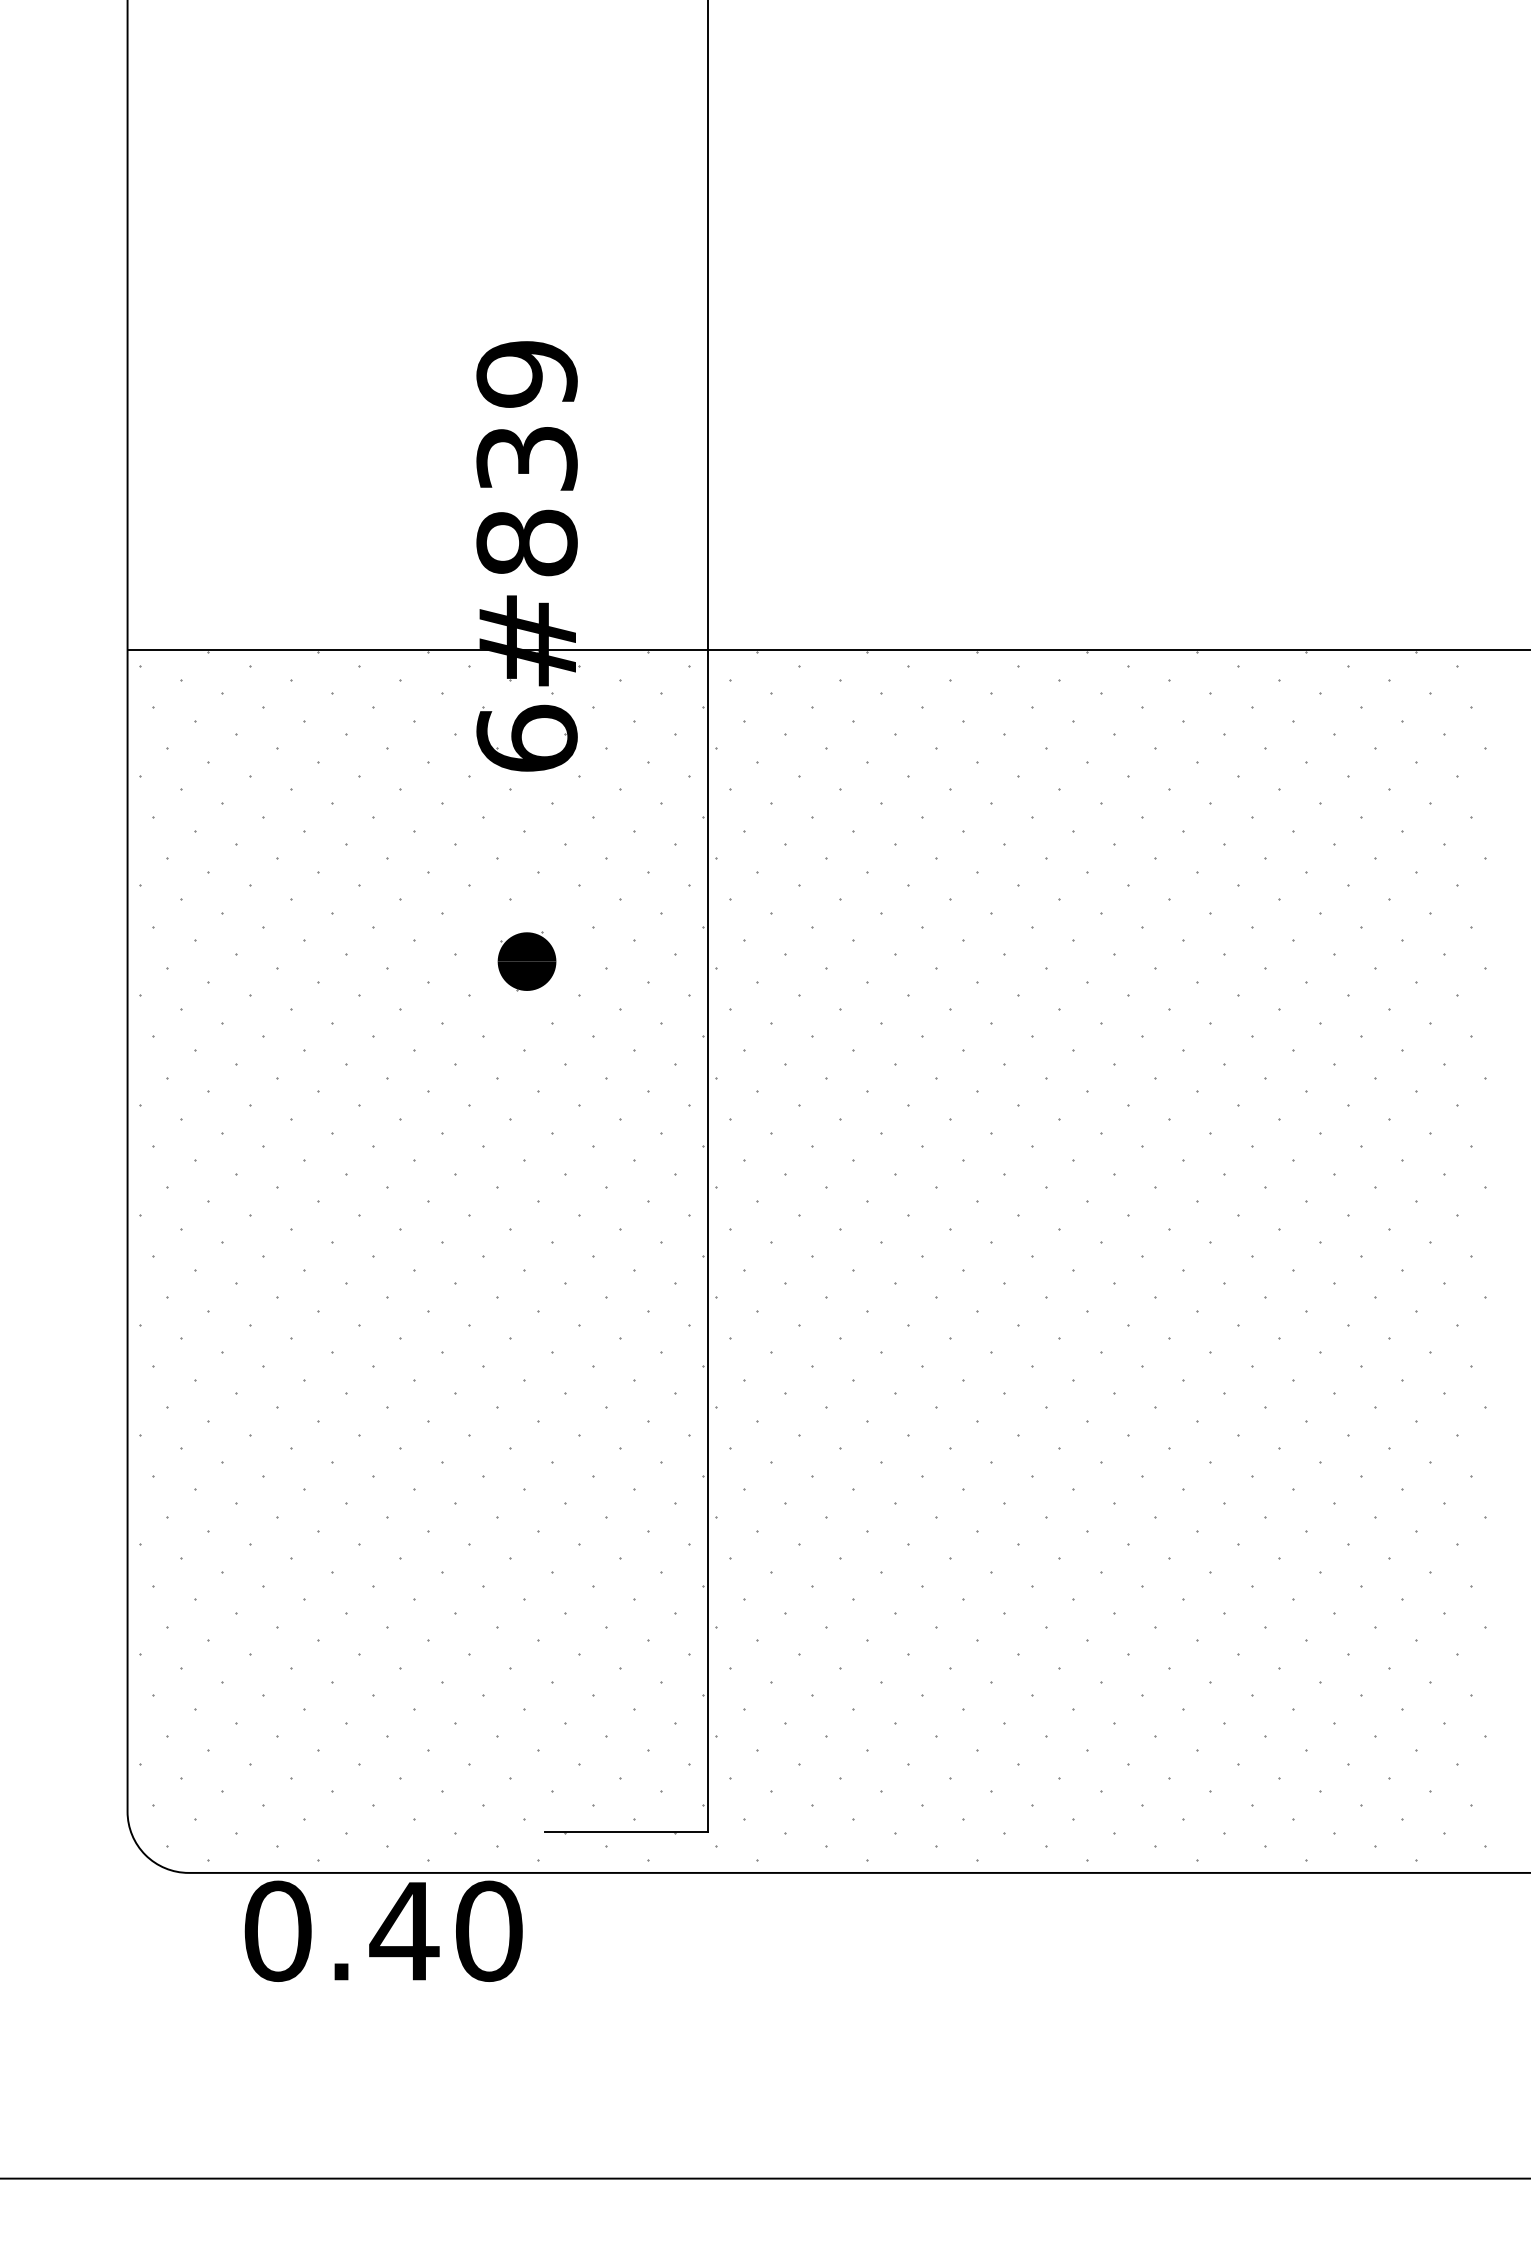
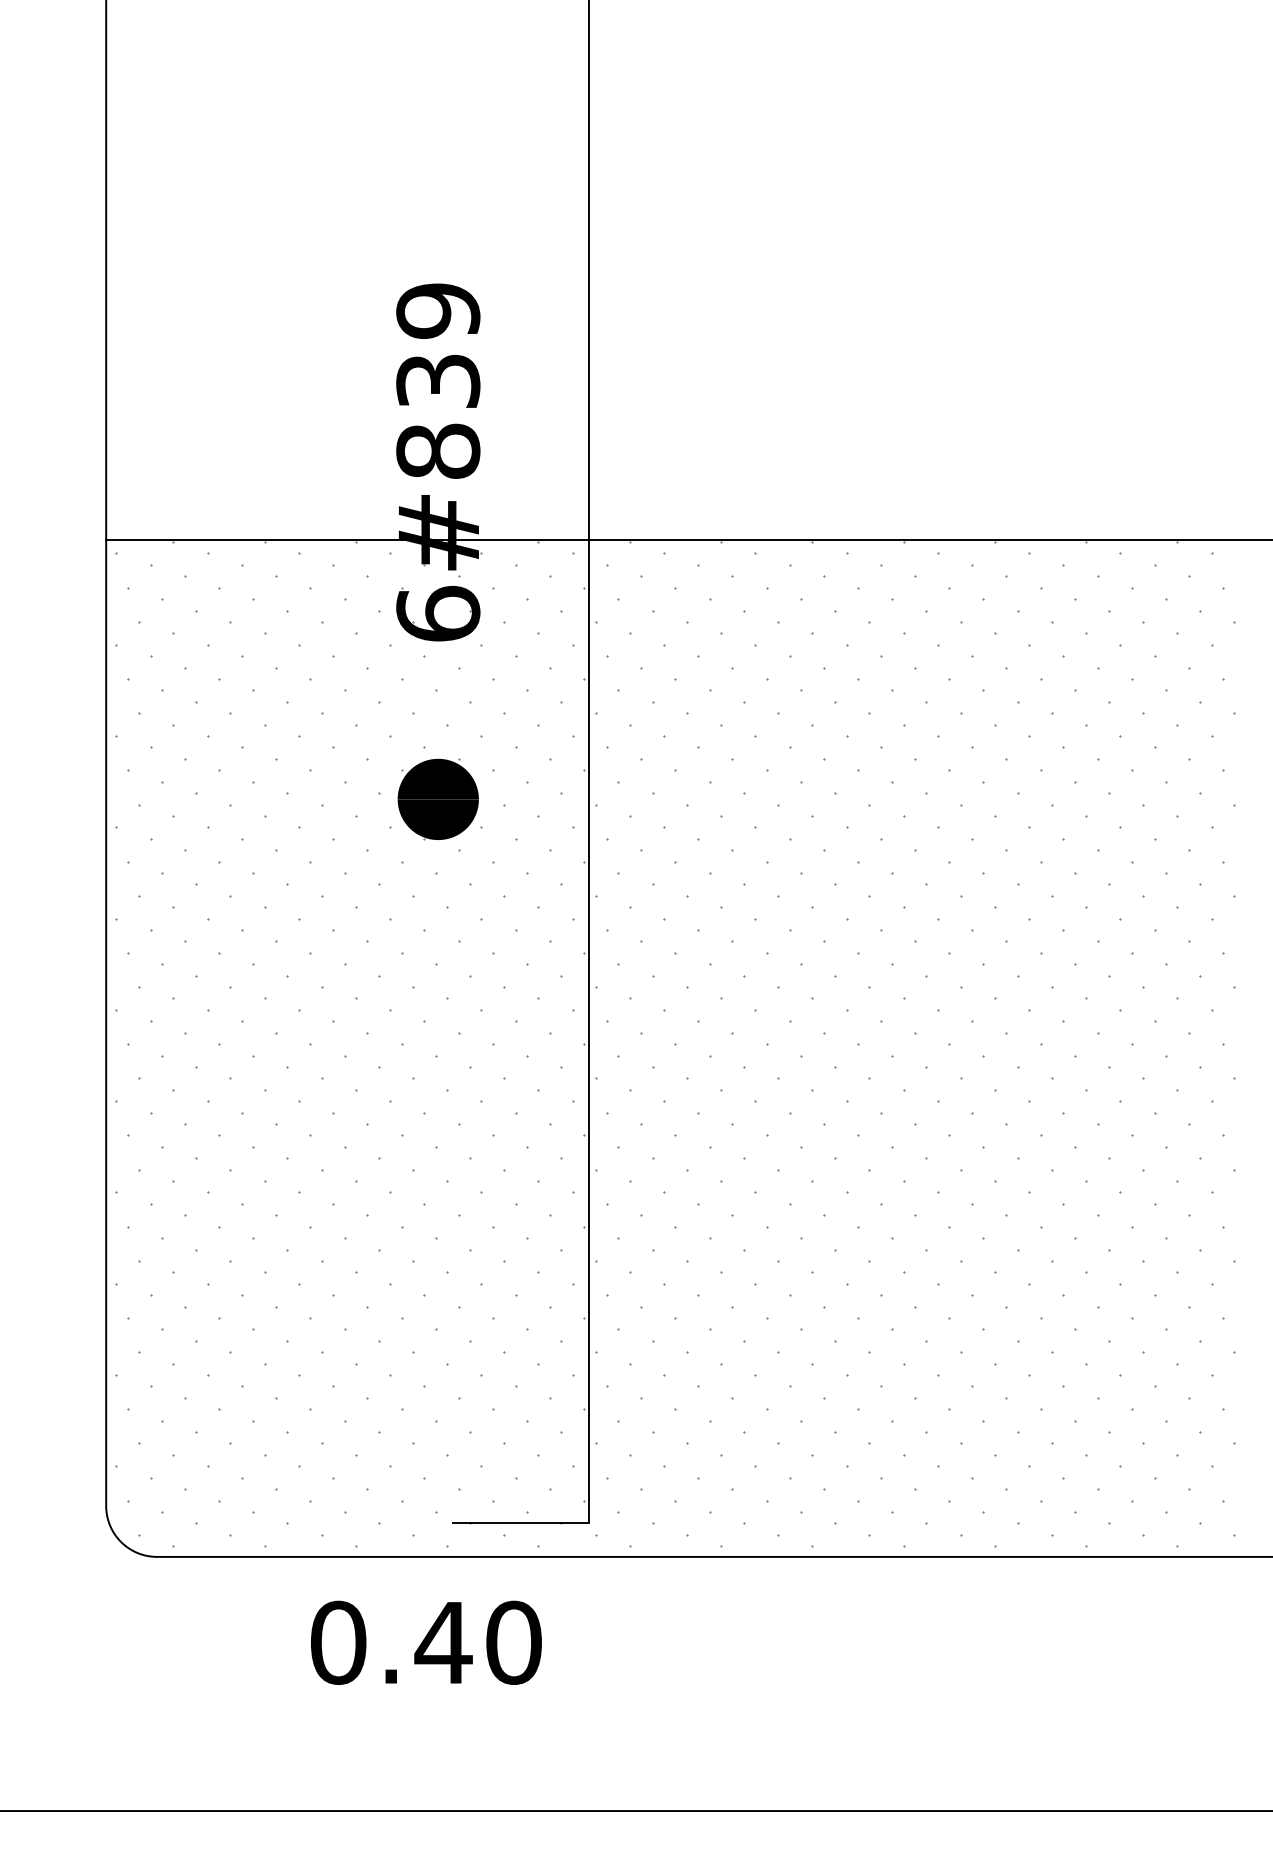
part: (526, 961) -> (437, 799), size x1.67
text: (383, 1930) -> (426, 1642), moved

